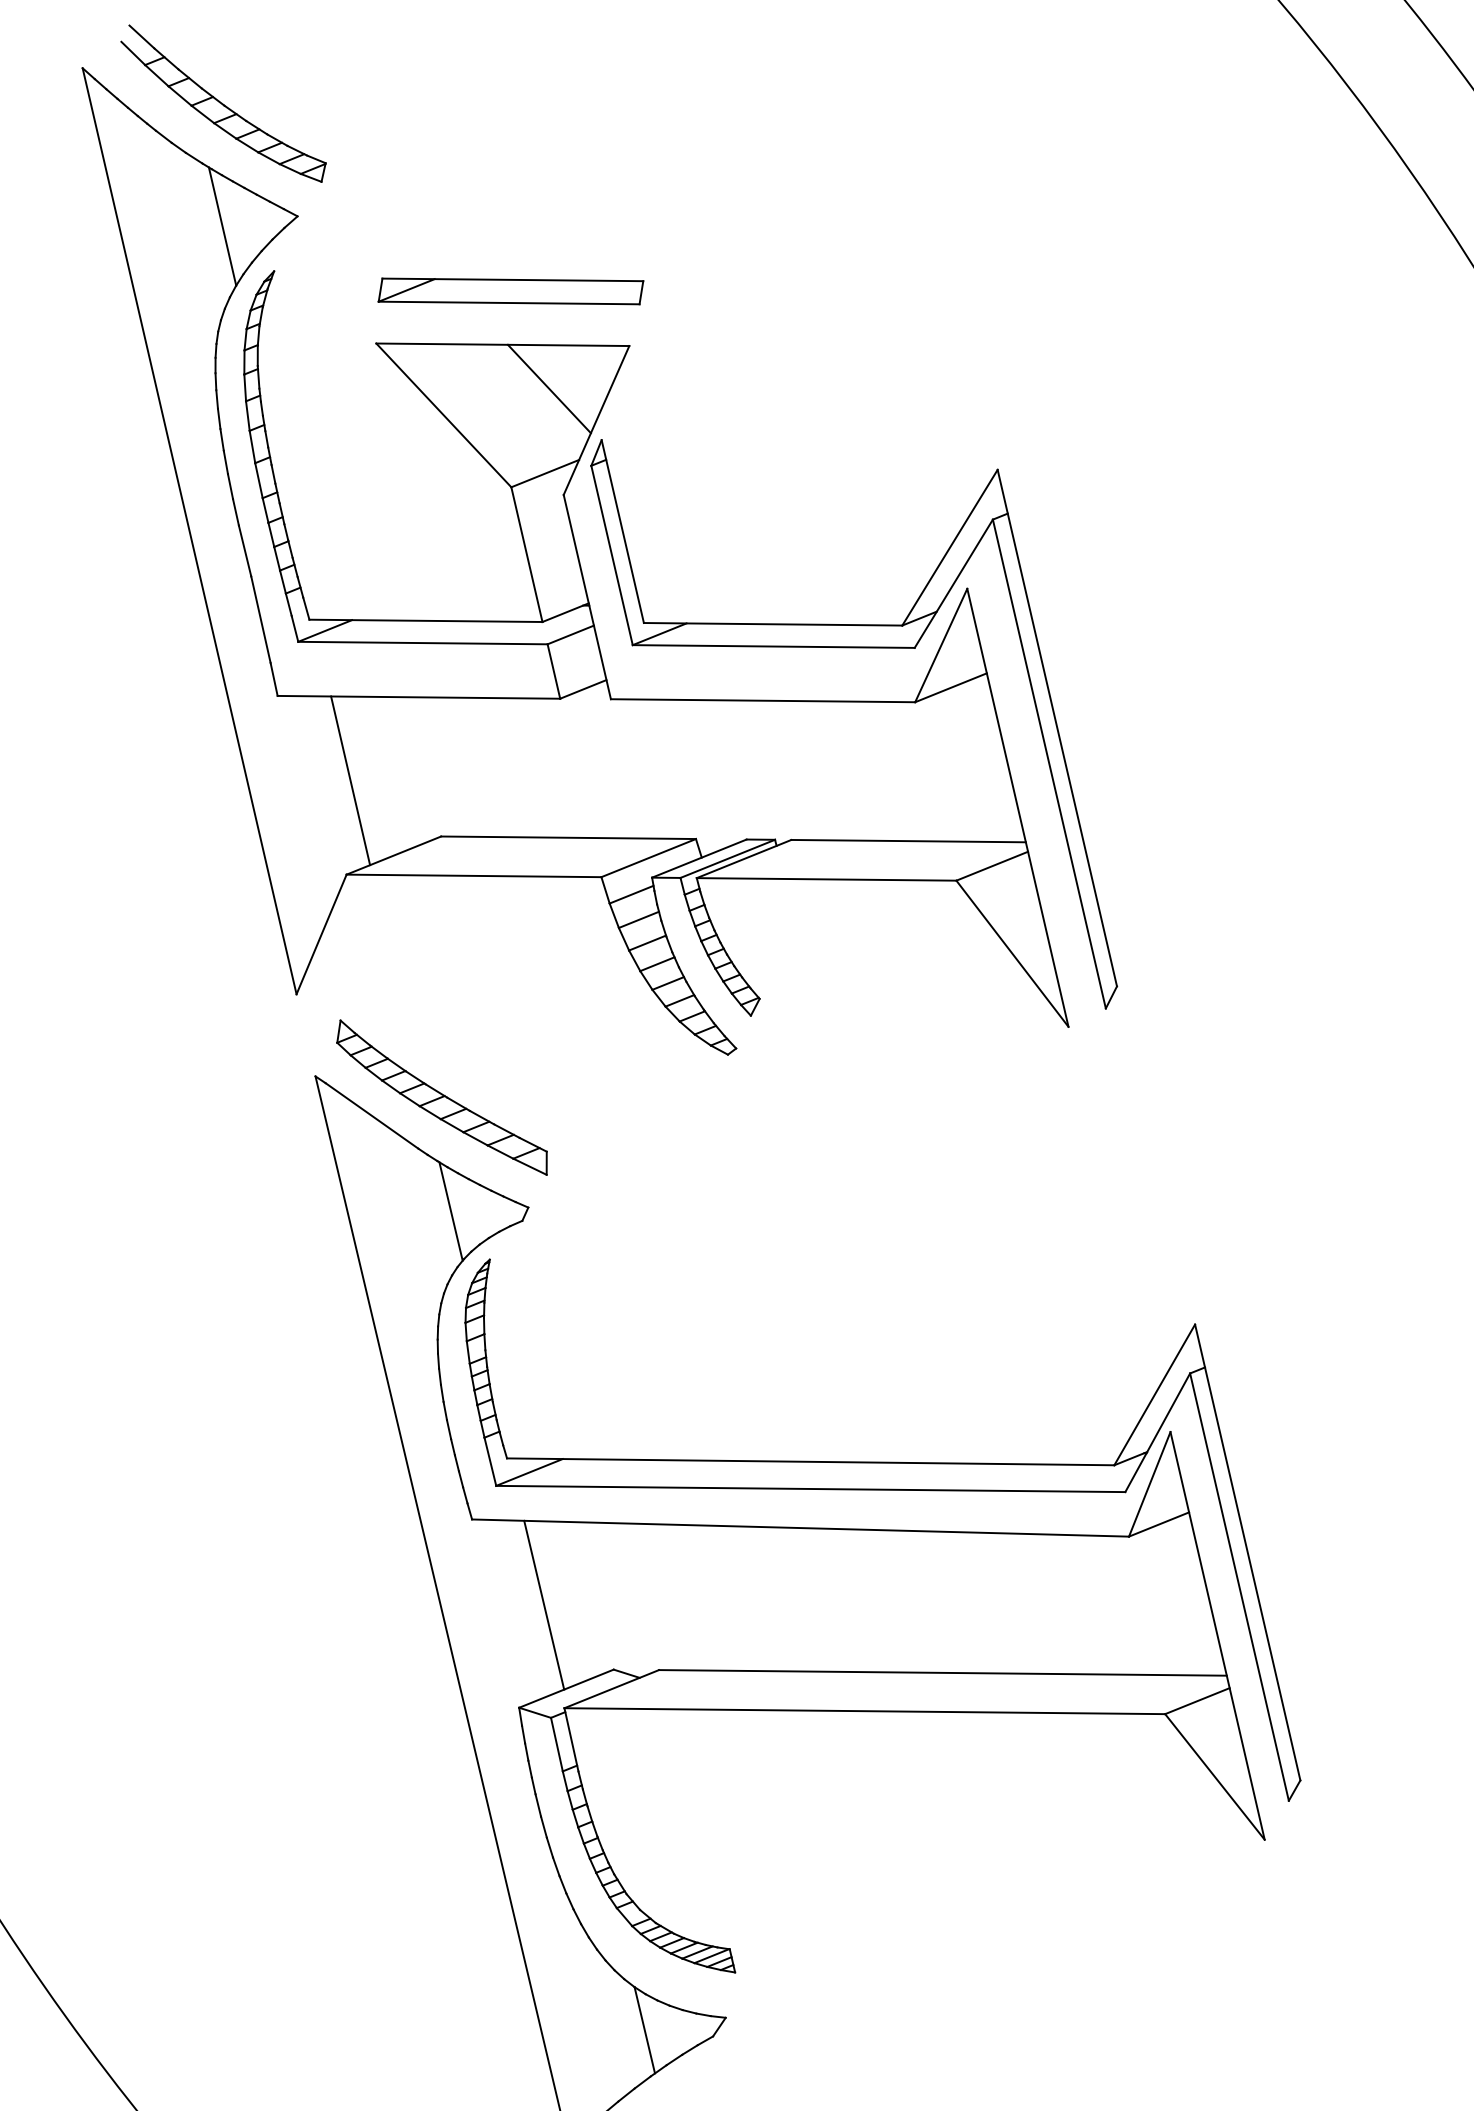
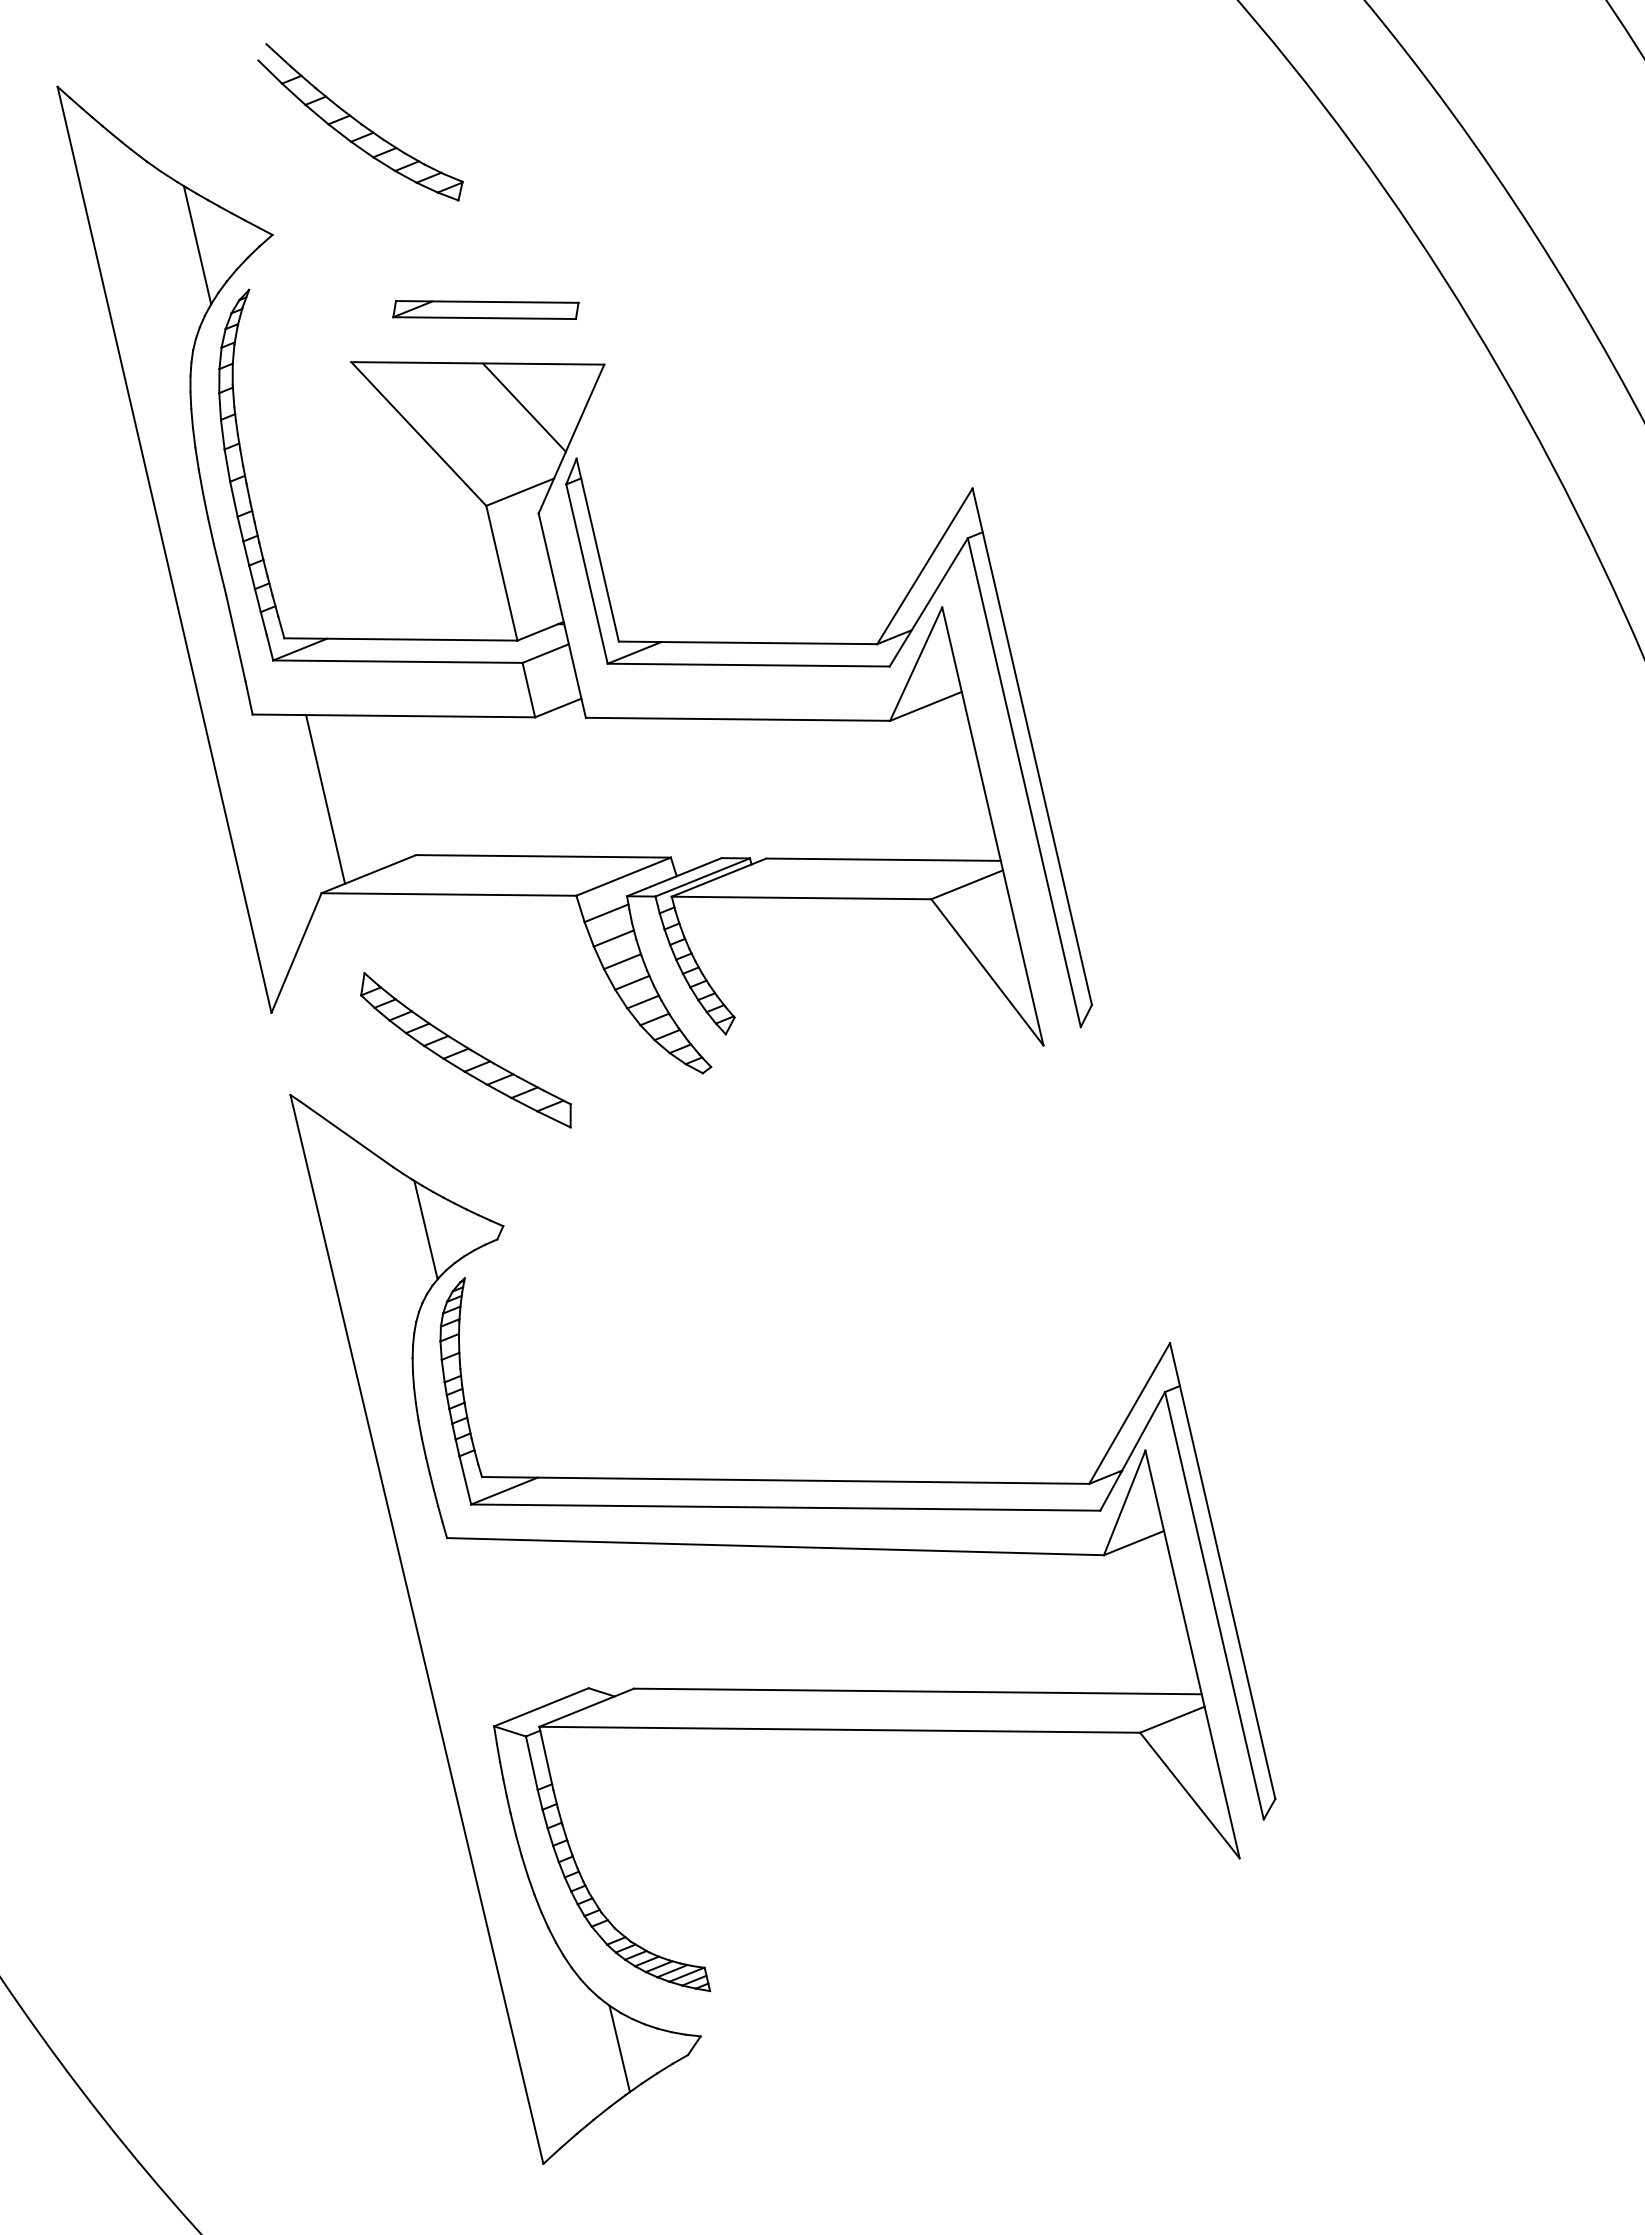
part: (223, 103) -> (360, 122), moved
part: (510, 290) -> (485, 309), size x0.7
part: (441, 1097) -> (465, 1050), moved
line: (544, 1604) -> (519, 1623), removed

